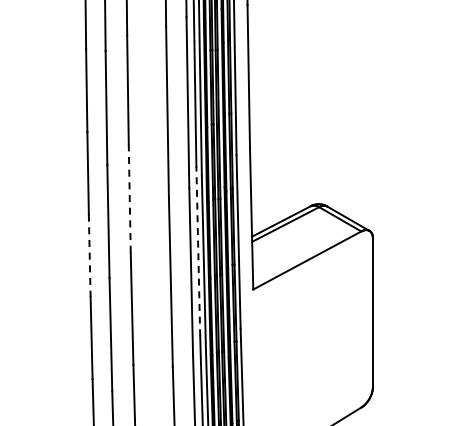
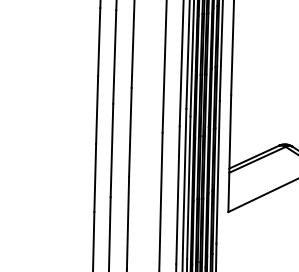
line: (129, 199) -> (130, 133), dashed -> solid
line: (198, 251) -> (184, 178), dashed -> solid
line: (89, 256) -> (95, 178), dashed -> solid

